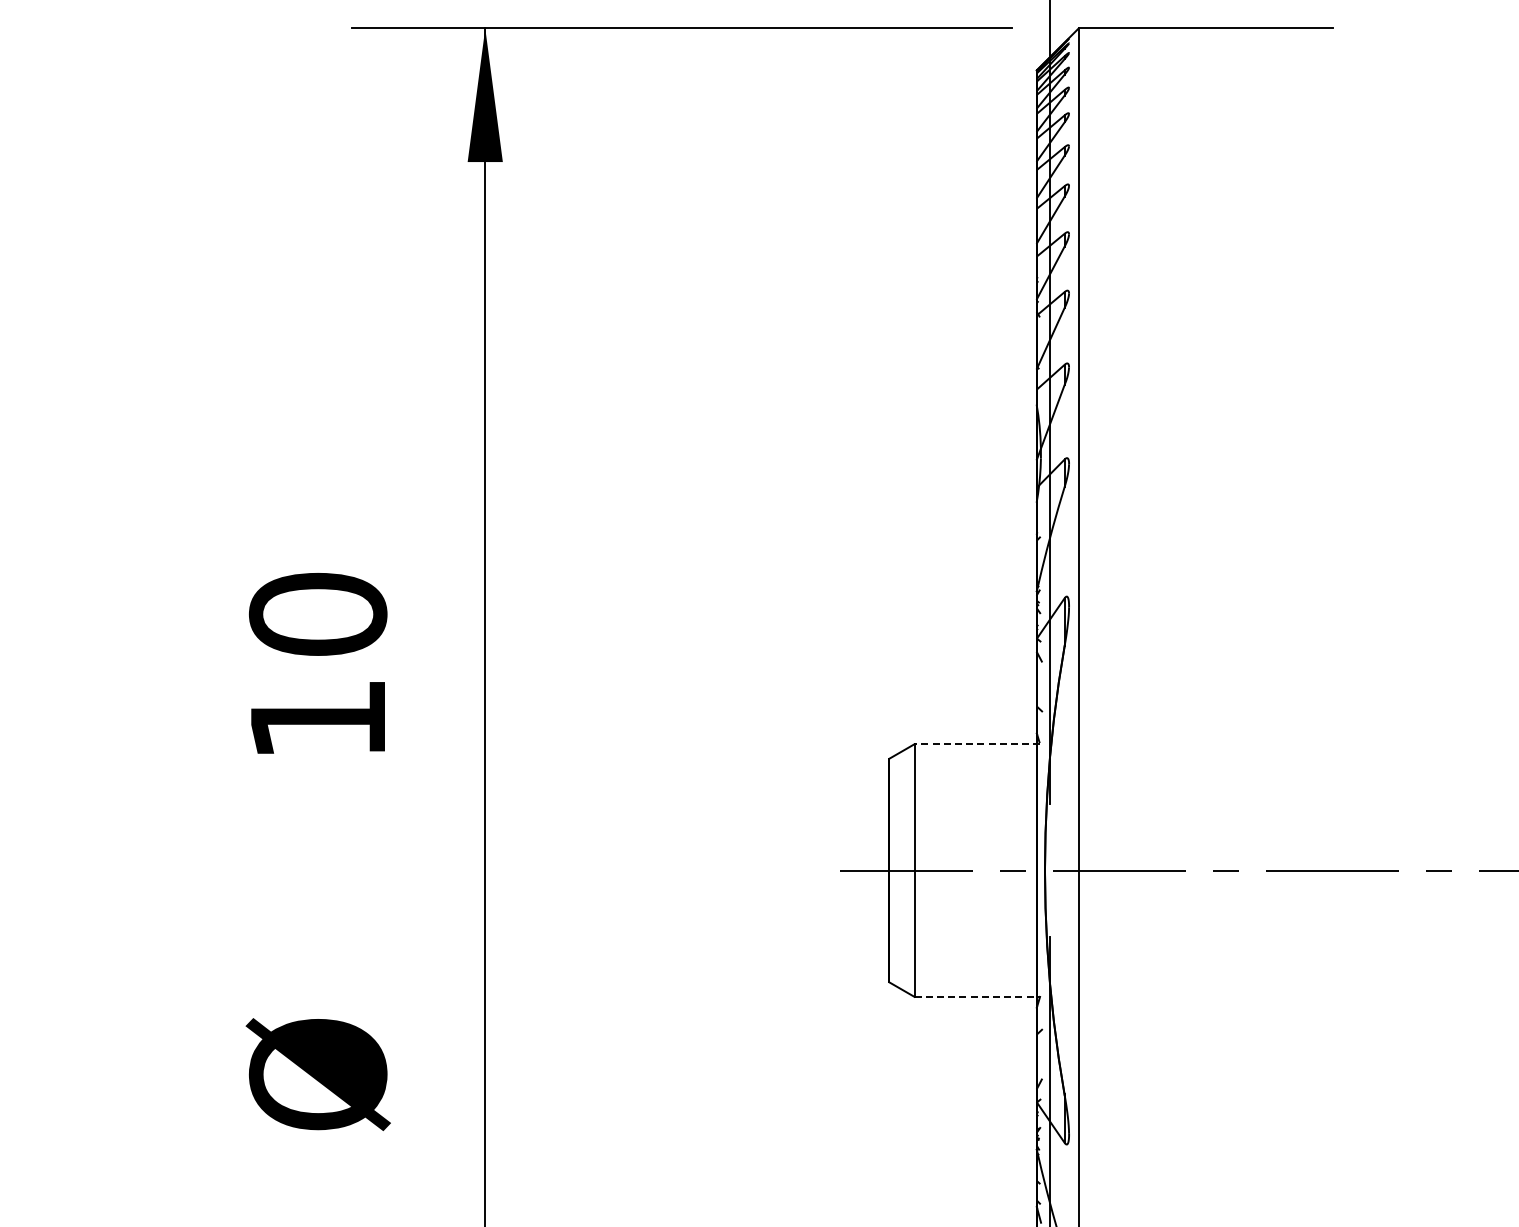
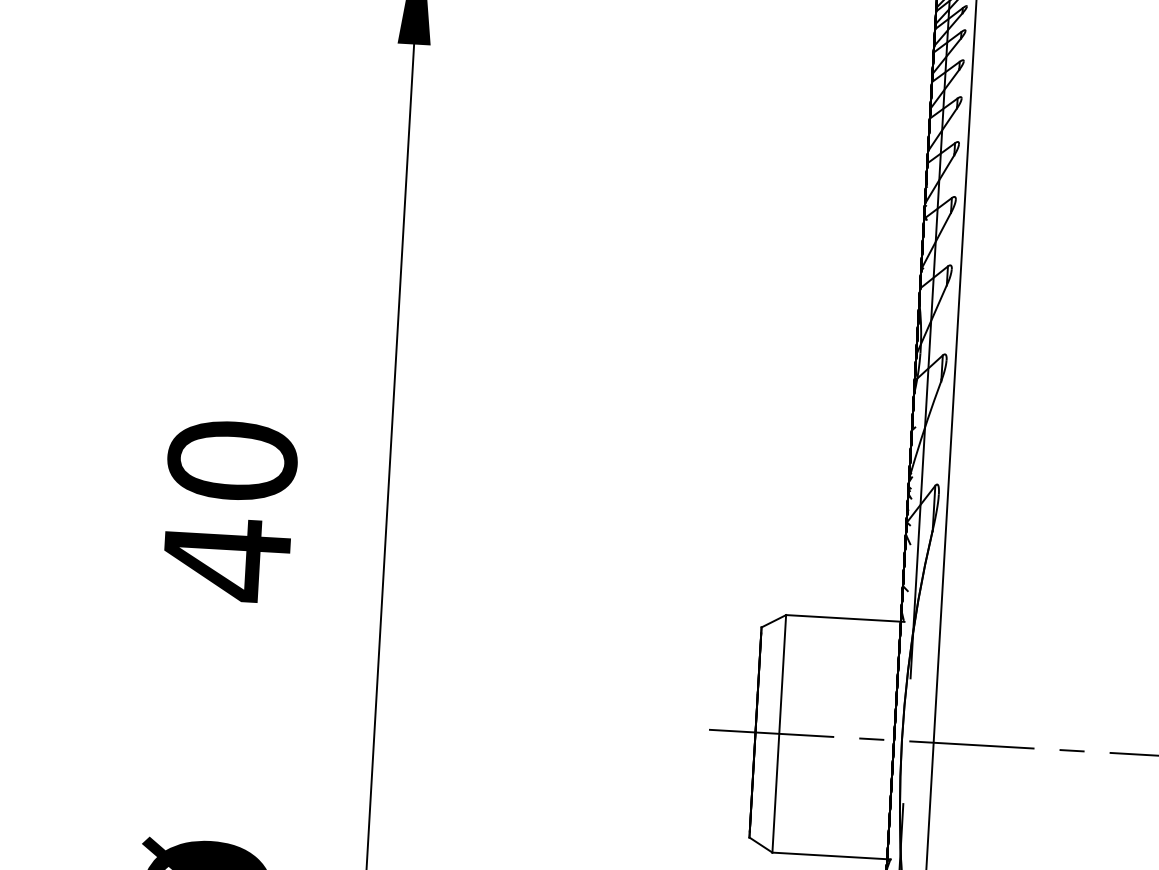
text: (317, 719) -> (226, 559), 10 -> 40
line: (977, 744) -> (845, 618), dashed -> solid
line: (977, 996) -> (831, 855), dashed -> solid

